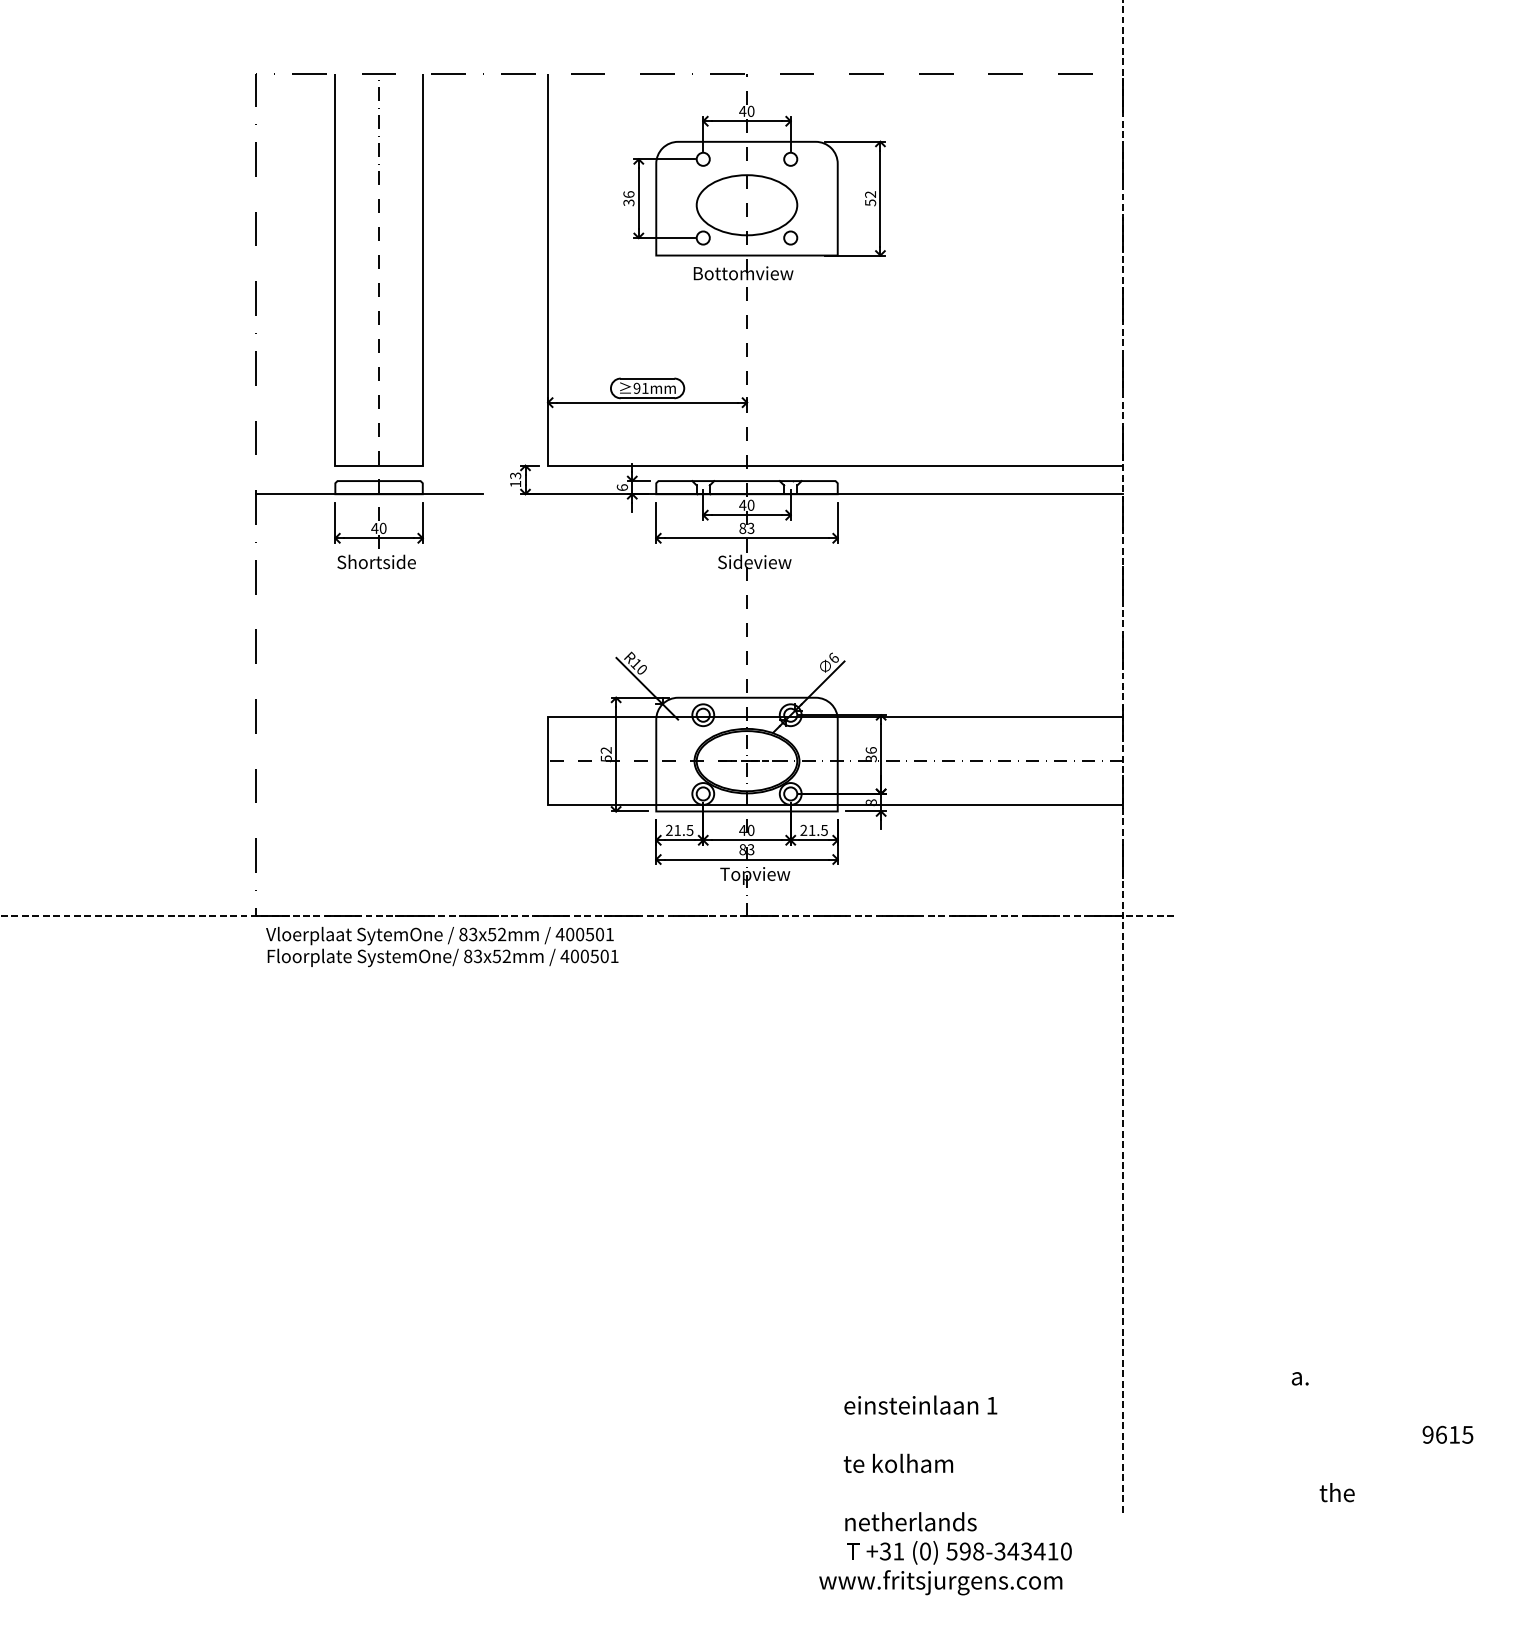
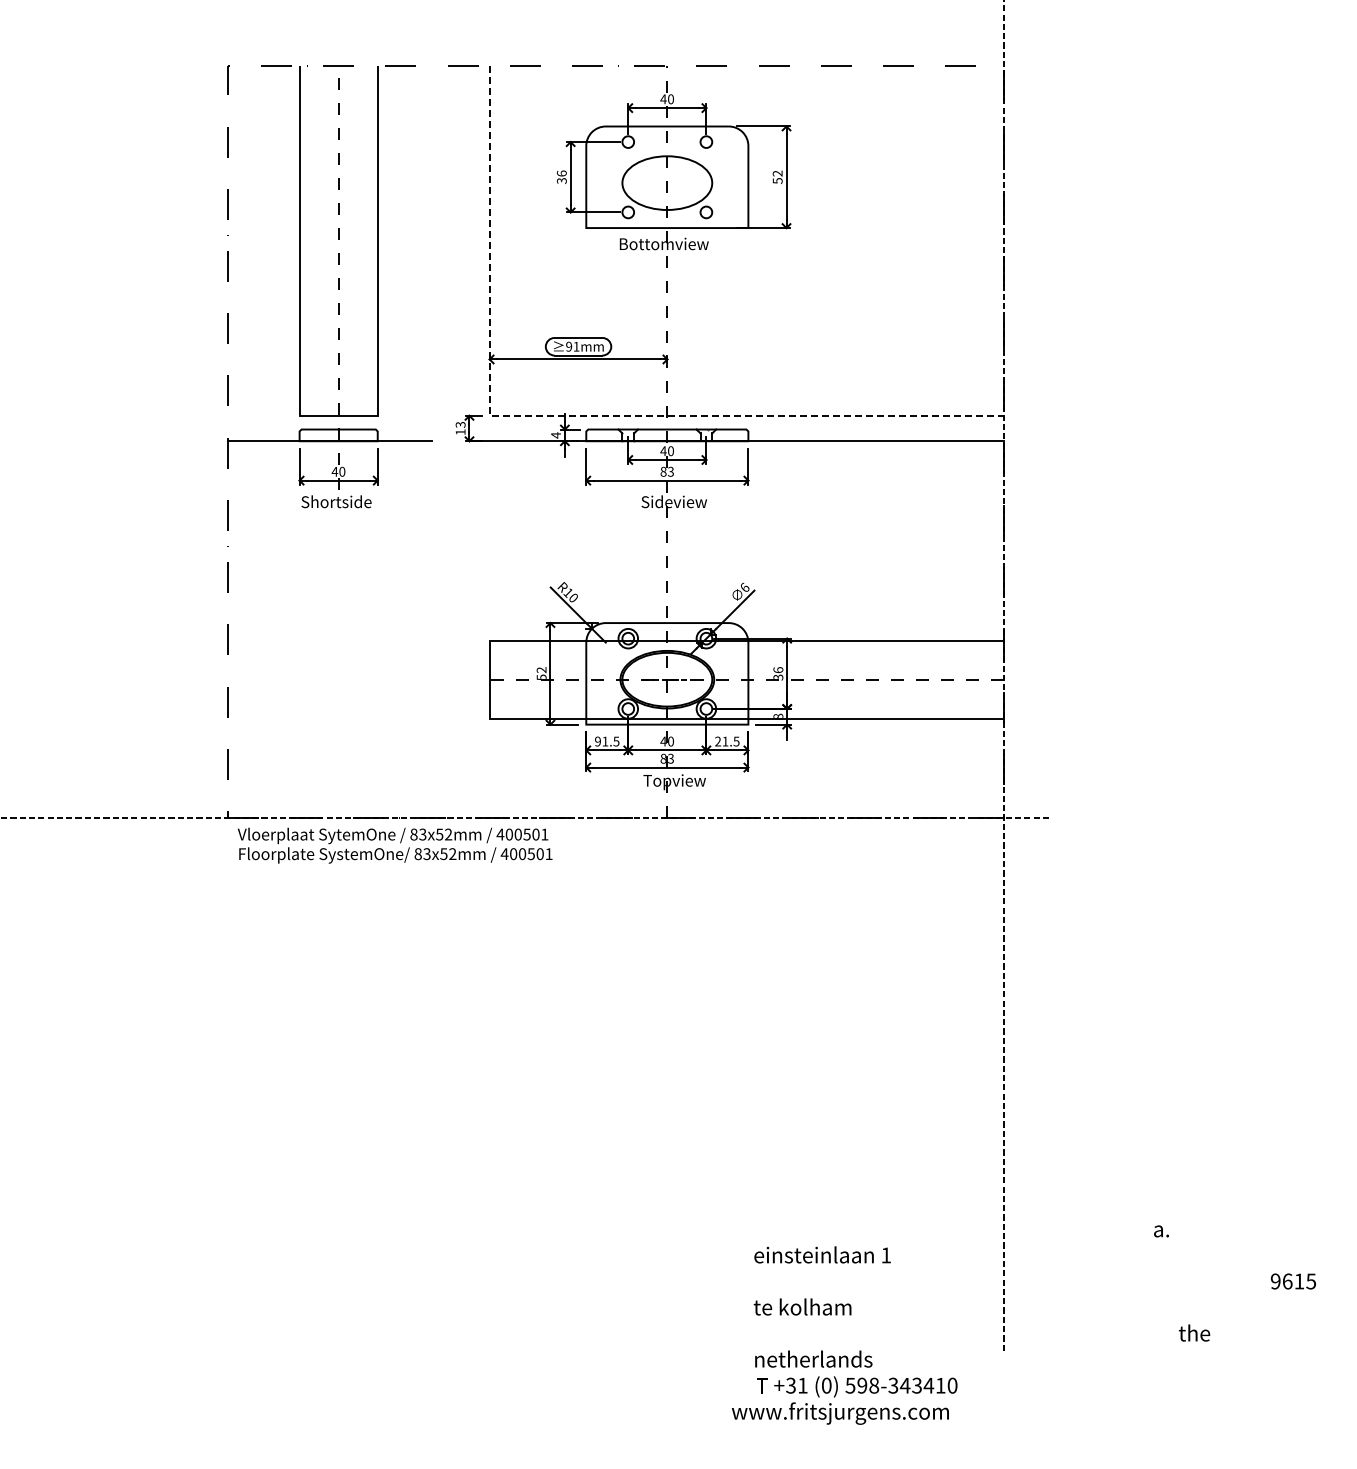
line: (638, 465) -> (570, 415), solid -> dashed
text: (622, 487) -> (556, 435), 6 -> 4
text: (668, 830) -> (597, 741), 21.5 -> 91.5

